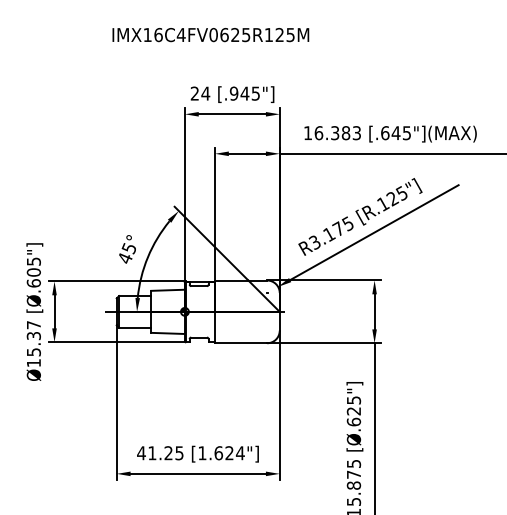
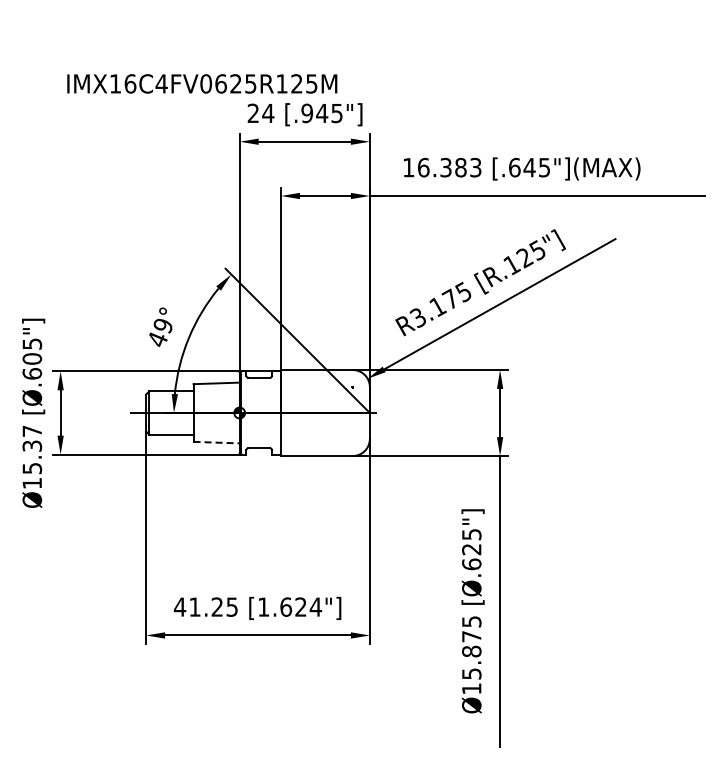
text: (211, 34) -> (202, 83), moved
text: (128, 248) -> (162, 326), 45° -> 49°
line: (168, 333) -> (217, 442), solid -> dashed

